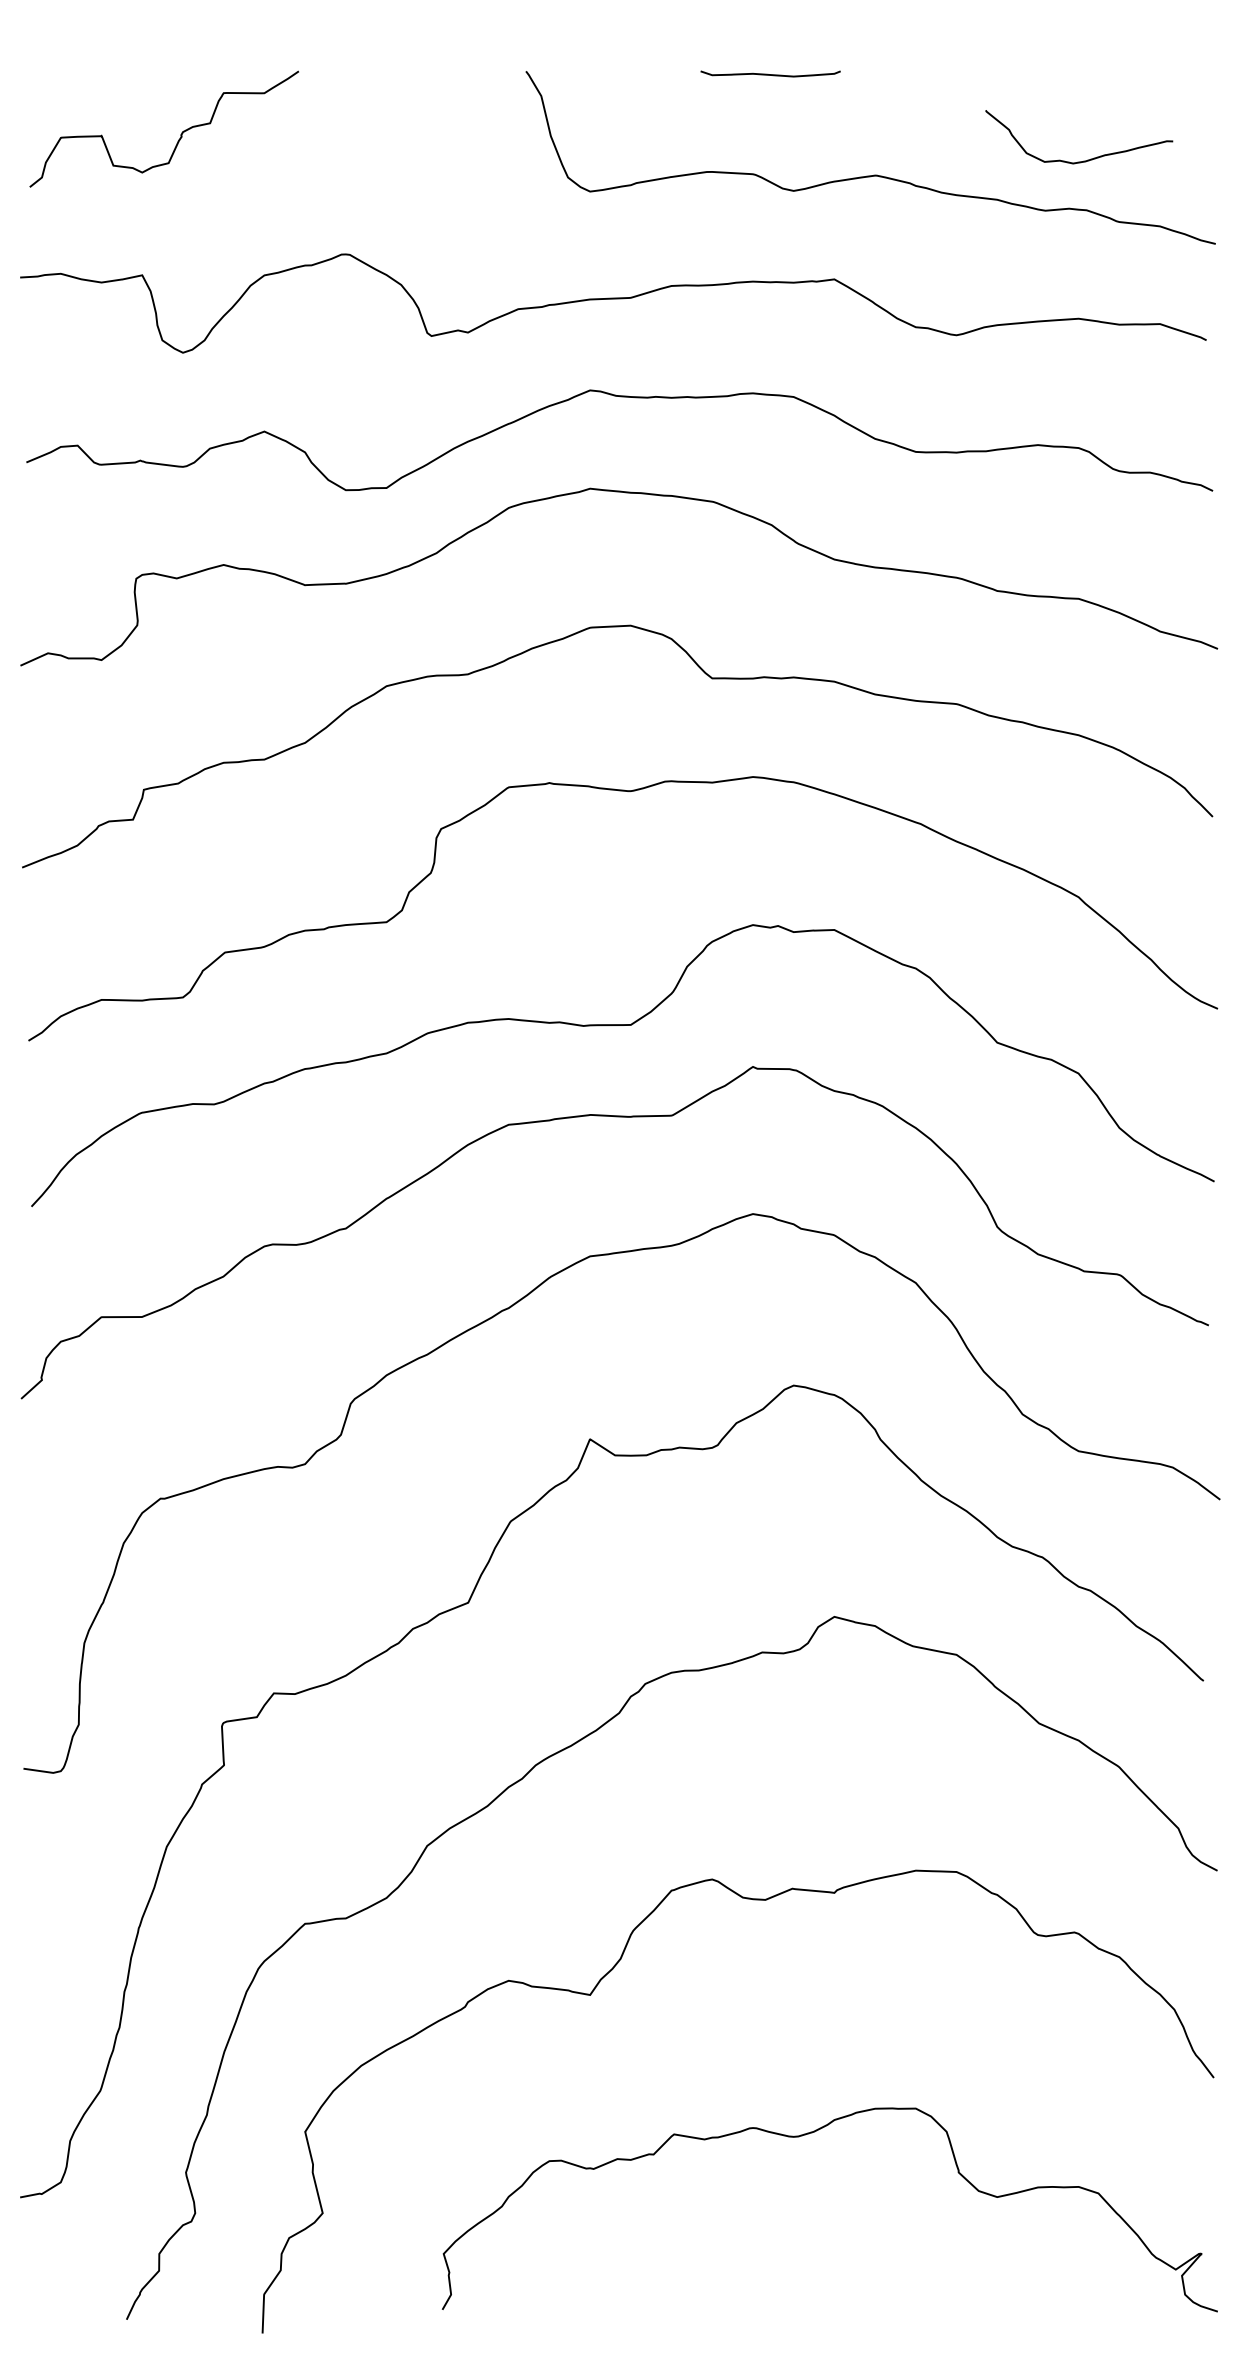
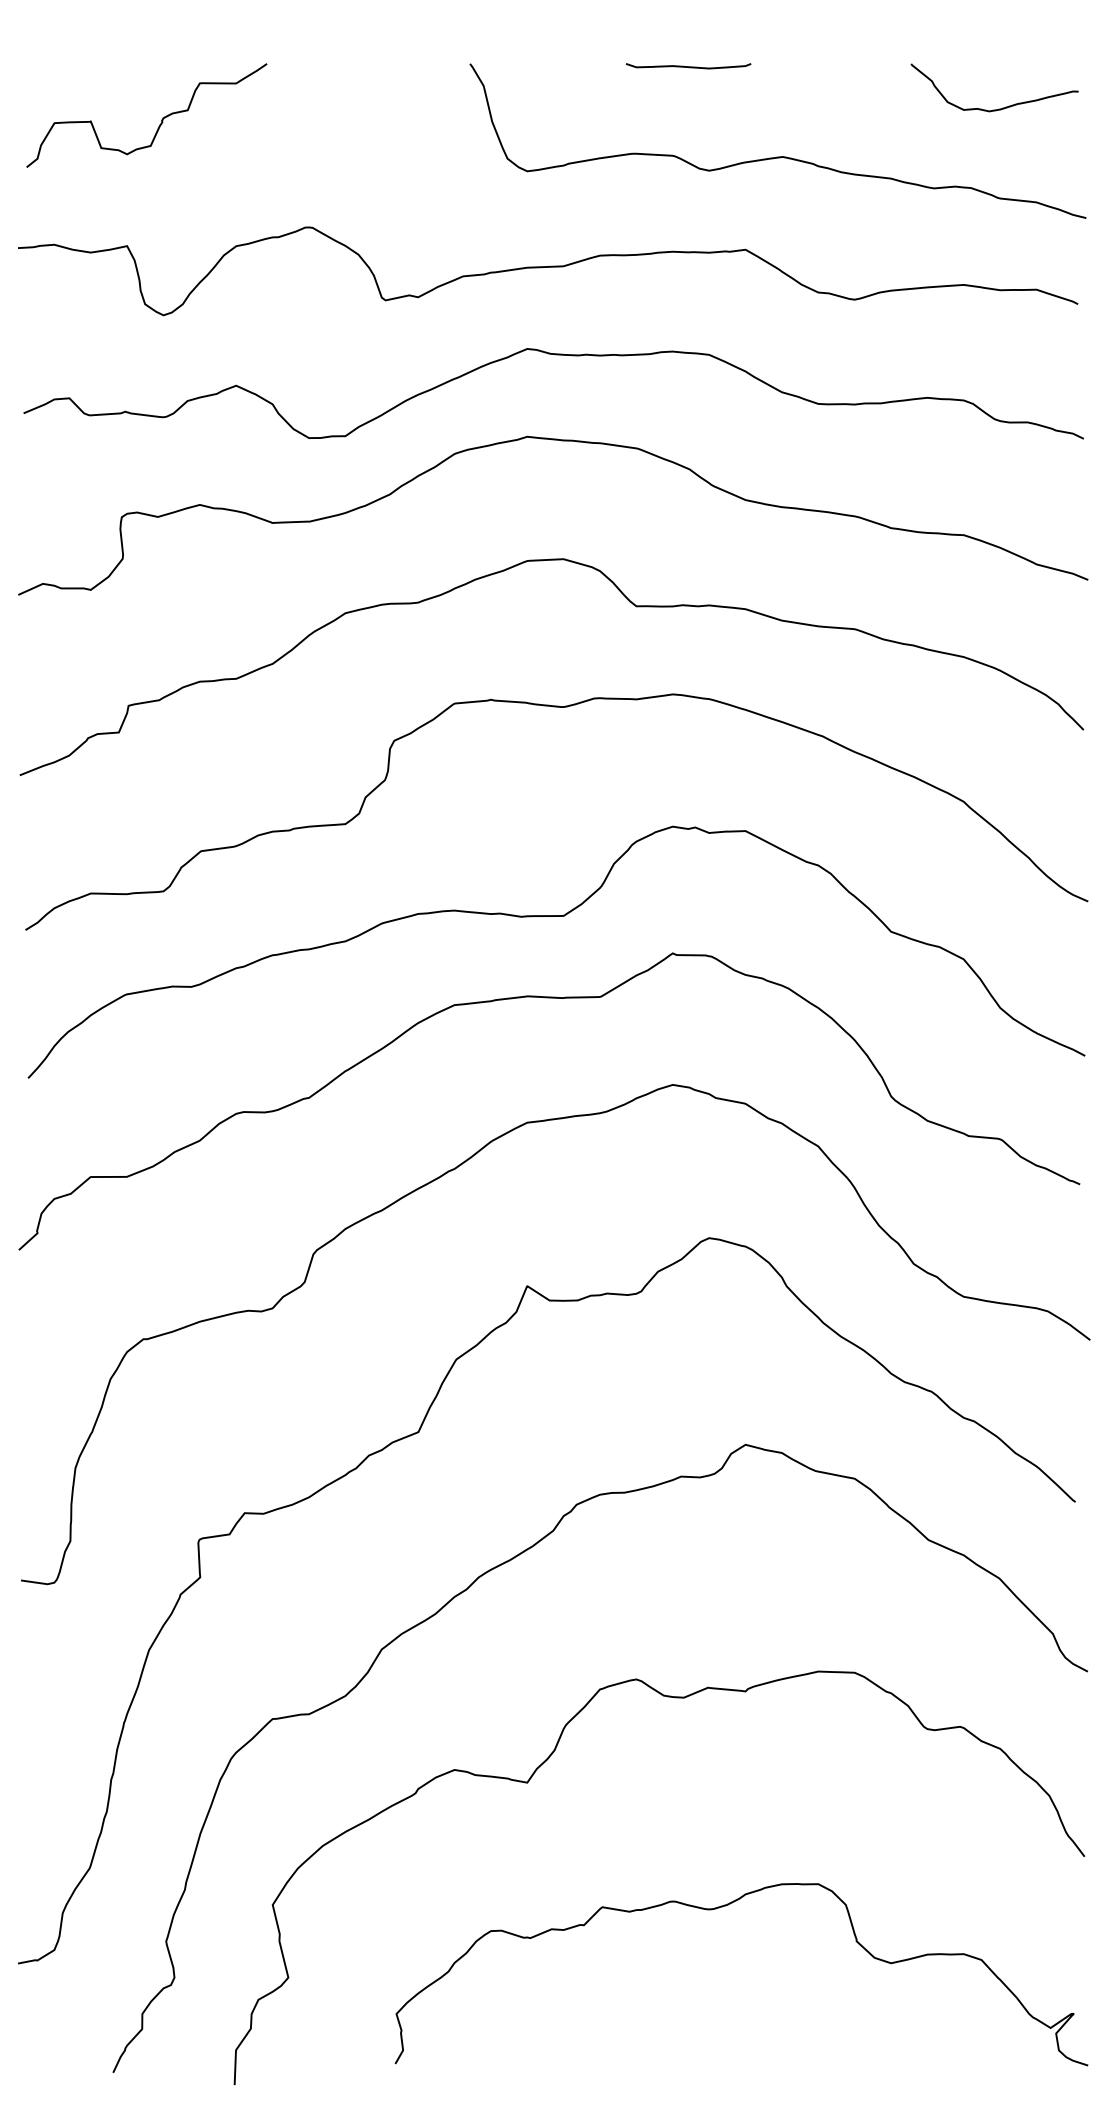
curve: (1083, 160) -> (998, 108), moved

